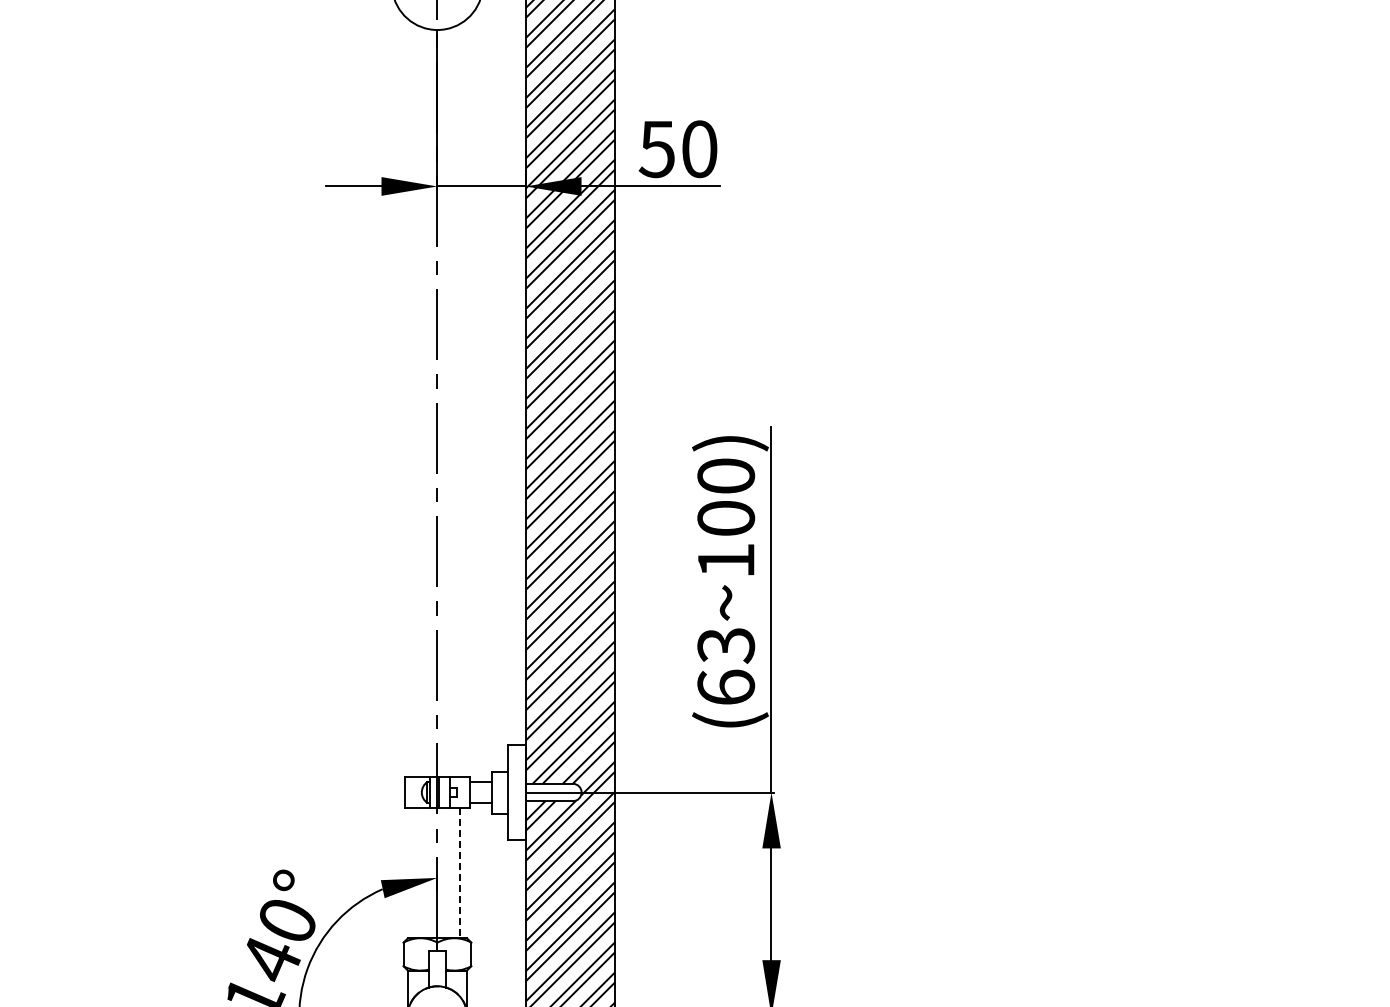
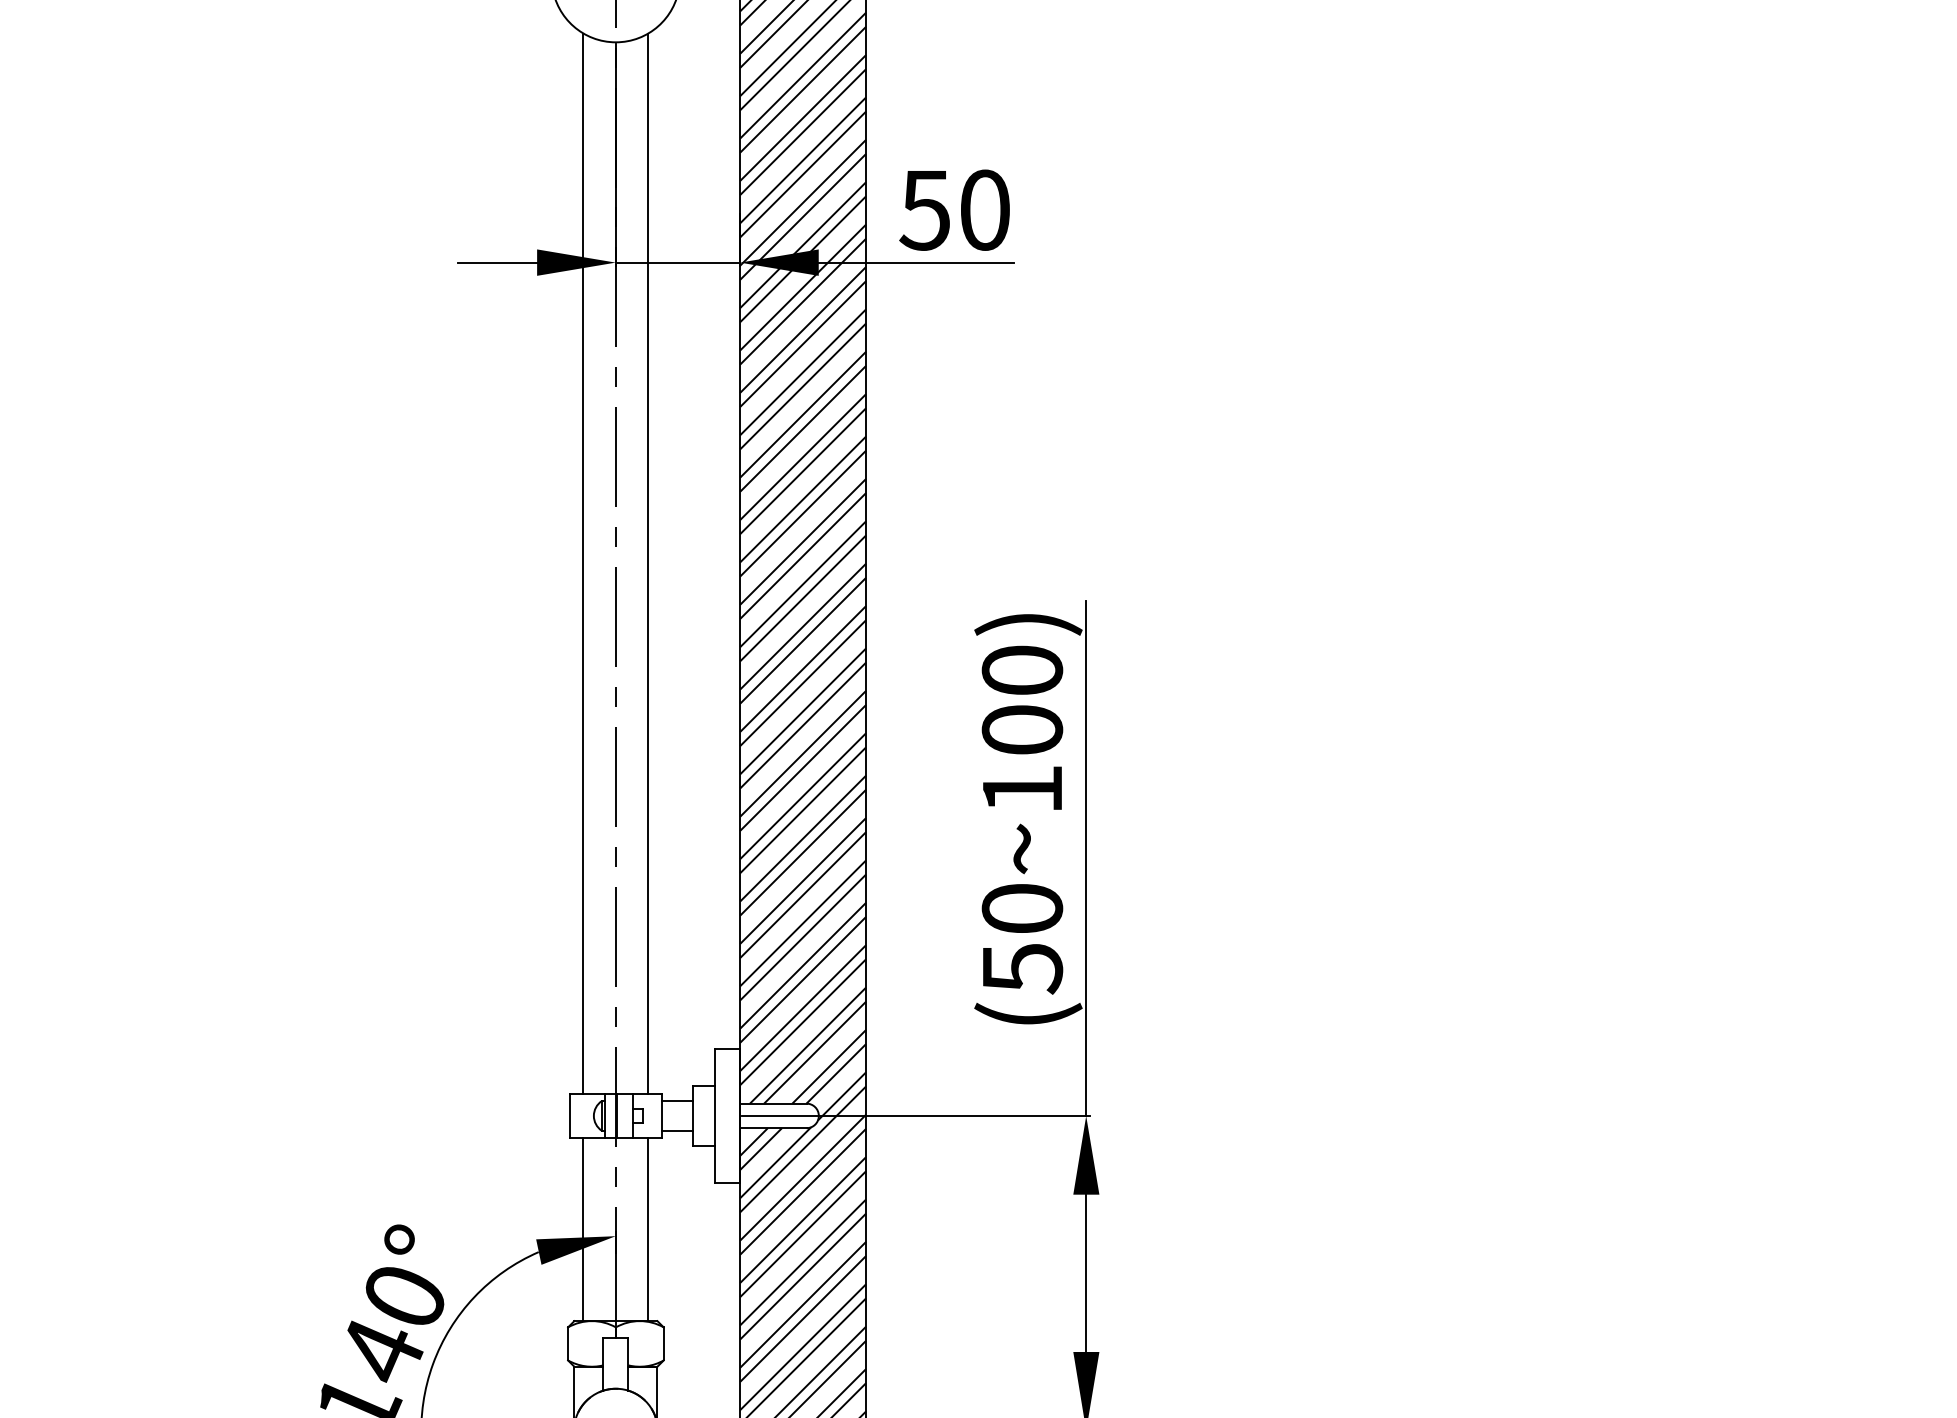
line: (414, 399) -> (583, 562), added
line: (460, 399) -> (648, 562), added
text: (726, 666) -> (1022, 938), (63~100) -> (50~100)
line: (414, 873) -> (583, 1229), added
line: (460, 873) -> (648, 1229), dashed -> solid

